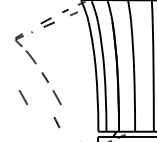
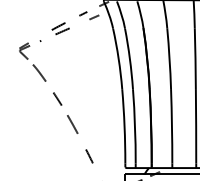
line: (23, 97) -> (29, 124), removed
line: (56, 122) -> (89, 156), moved

